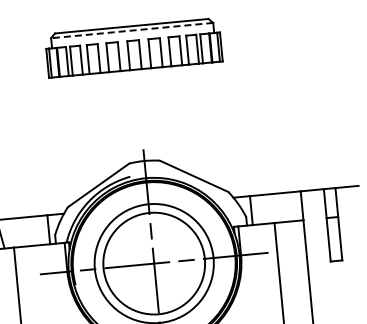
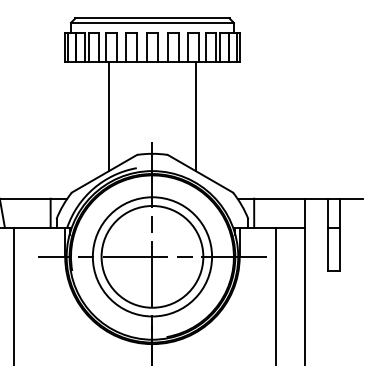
line: (131, 30) -> (151, 22), dashed -> solid
line: (184, 119) -> (196, 116), added
line: (97, 127) -> (108, 116), added

